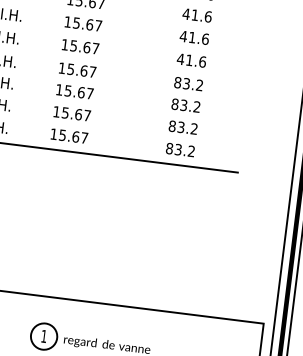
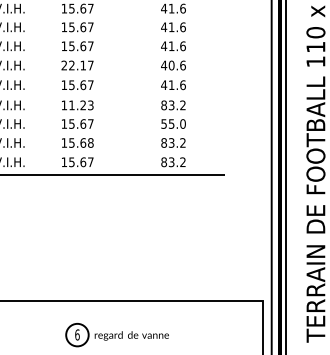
text: (78, 23) -> (73, 65), 15.67 -> 22.17
text: (192, 37) -> (171, 65), 41.6 -> 40.6
text: (81, 70) -> (81, 105), 15.67 -> 11.23
text: (186, 105) -> (173, 123), 83.2 -> 55.0
text: (87, 115) -> (90, 142), 15.67 -> 15.68
text: (44, 335) -> (77, 334), 1 -> 6

